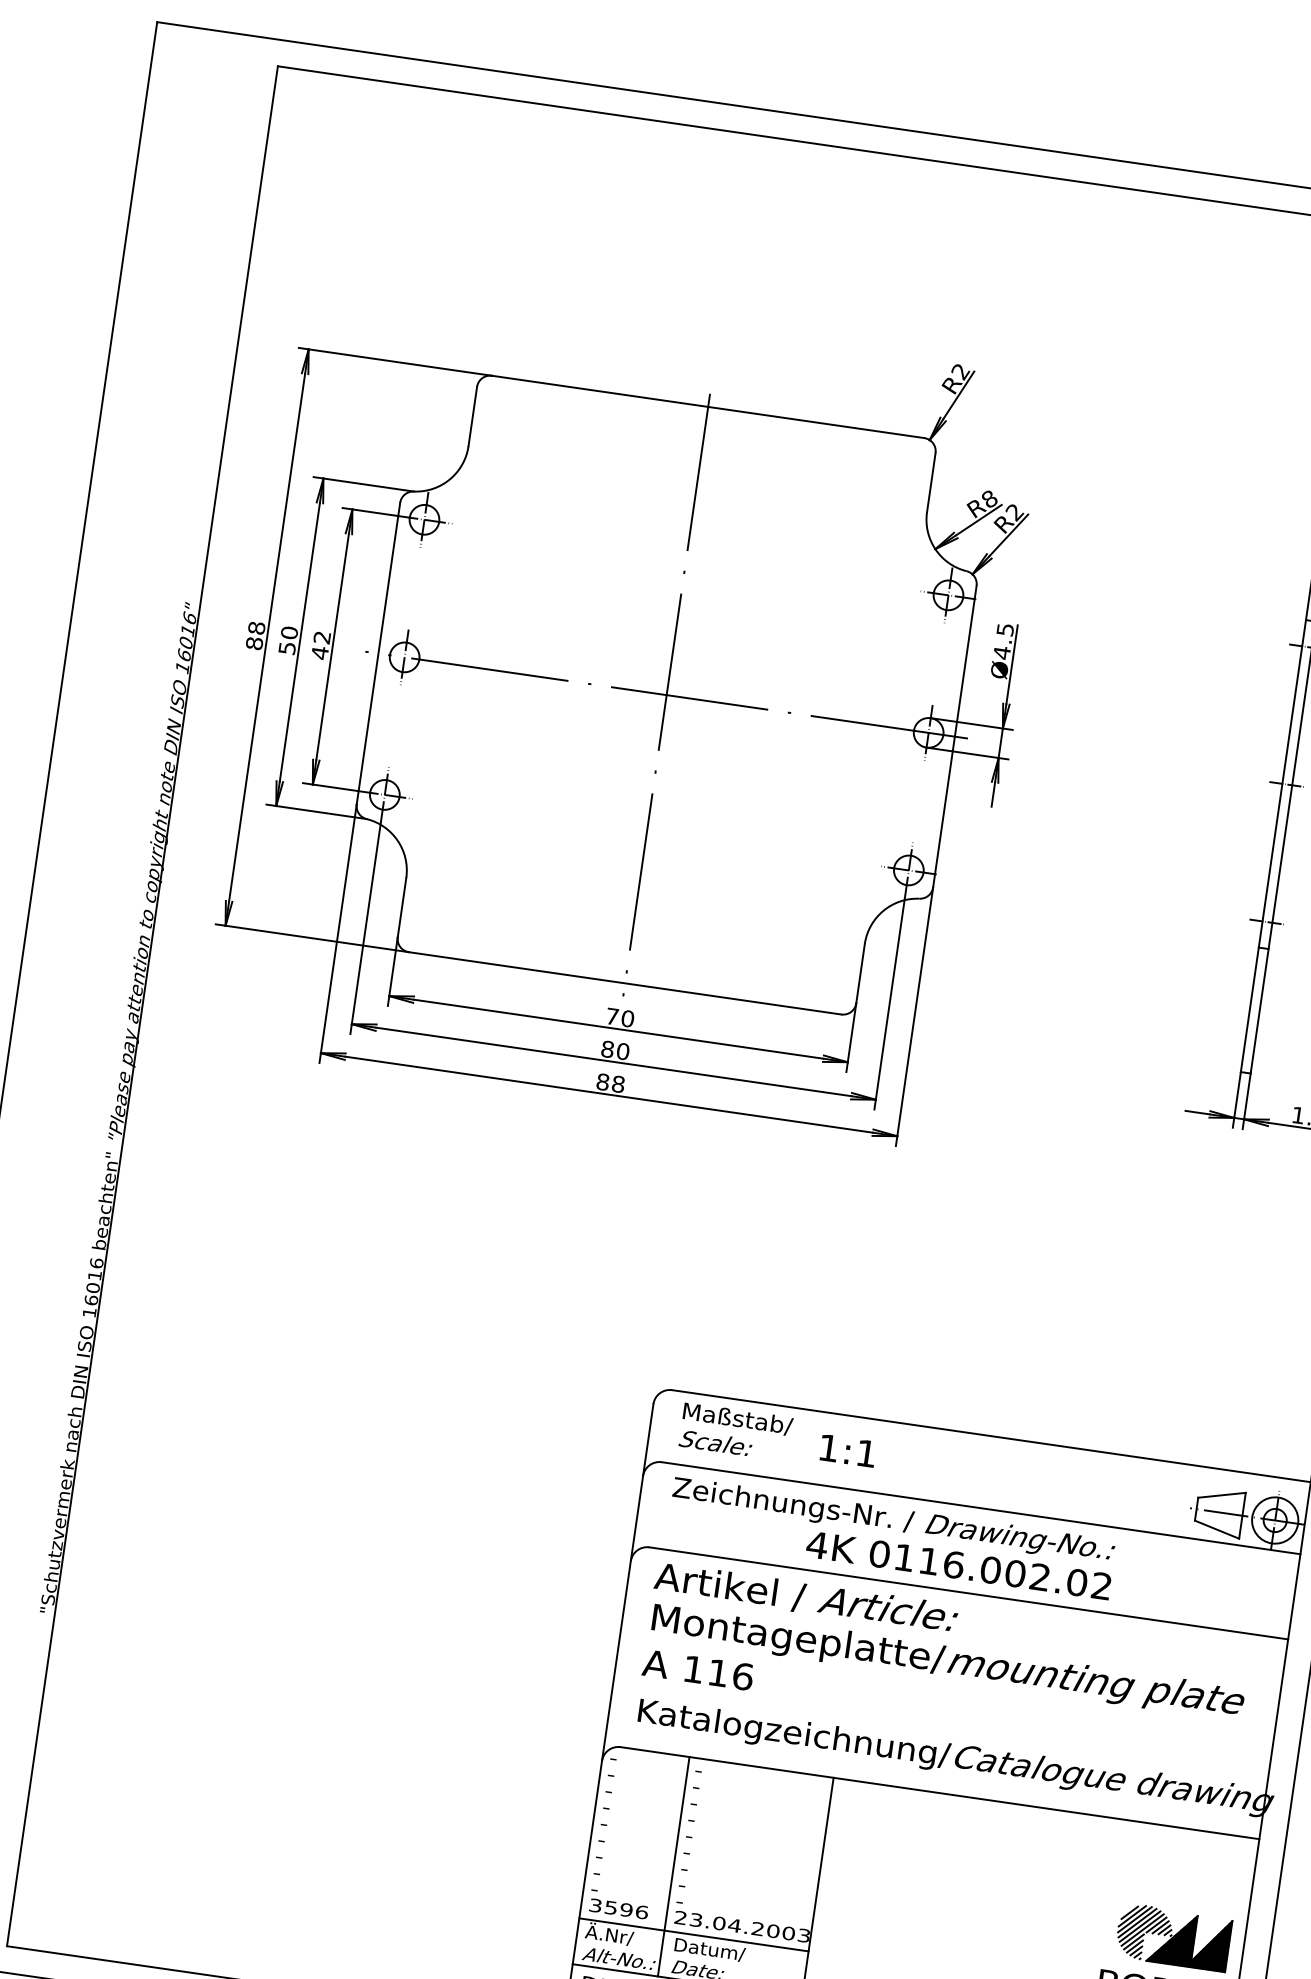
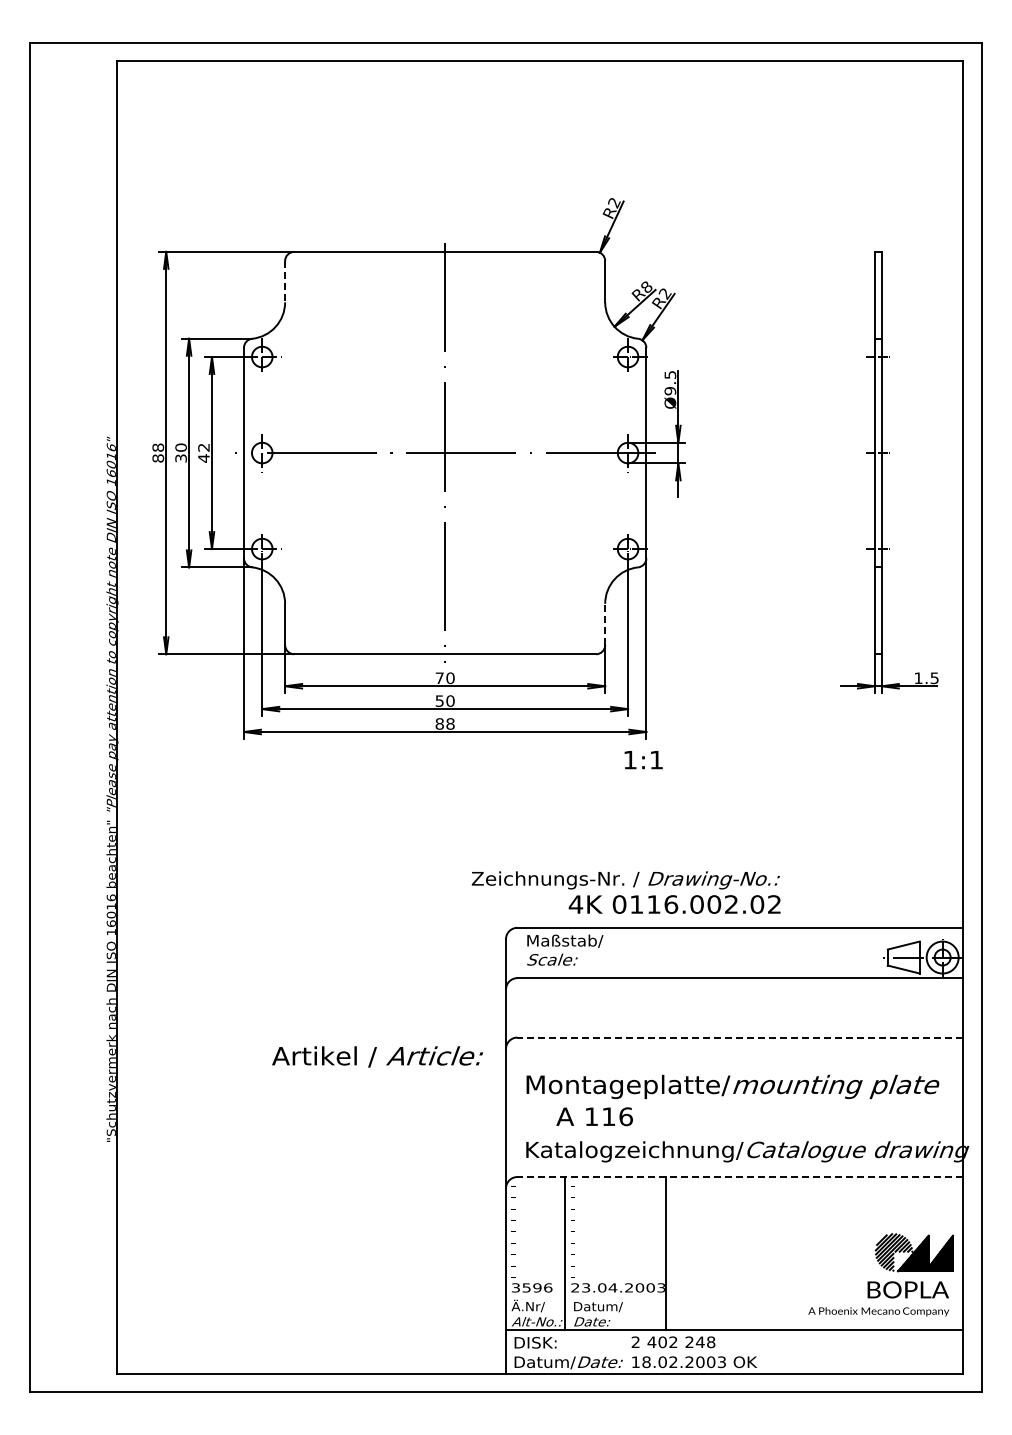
line: (473, 416) -> (285, 281), solid -> dashed
text: (286, 648) -> (180, 458), 50 -> 30
text: (1002, 652) -> (670, 390), Ø4.5 -> Ø9.5
line: (860, 973) -> (605, 624), solid -> dashed
text: (607, 1048) -> (439, 700), 80 -> 50
text: (847, 1451) -> (643, 760), moved
text: (890, 1538) -> (625, 892), moved
line: (969, 1593) -> (740, 1037), solid -> dashed
text: (806, 1597) -> (377, 1056), moved
text: (697, 1669) -> (594, 1116), moved
line: (940, 1793) -> (740, 1177), solid -> dashed
line: (694, 1935) -> (586, 1298), removed

